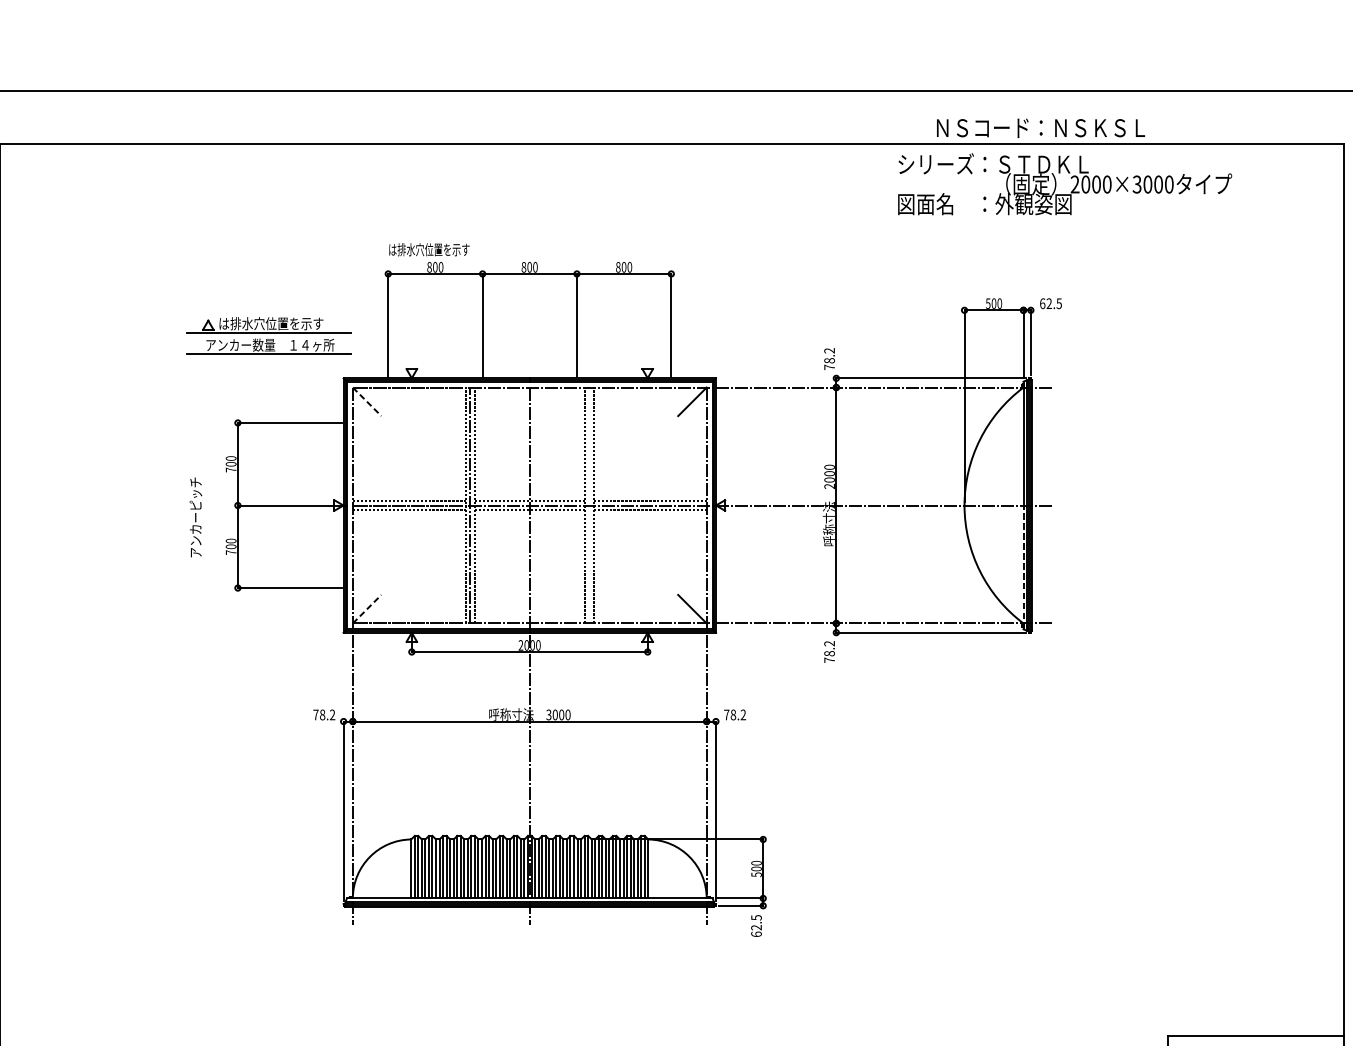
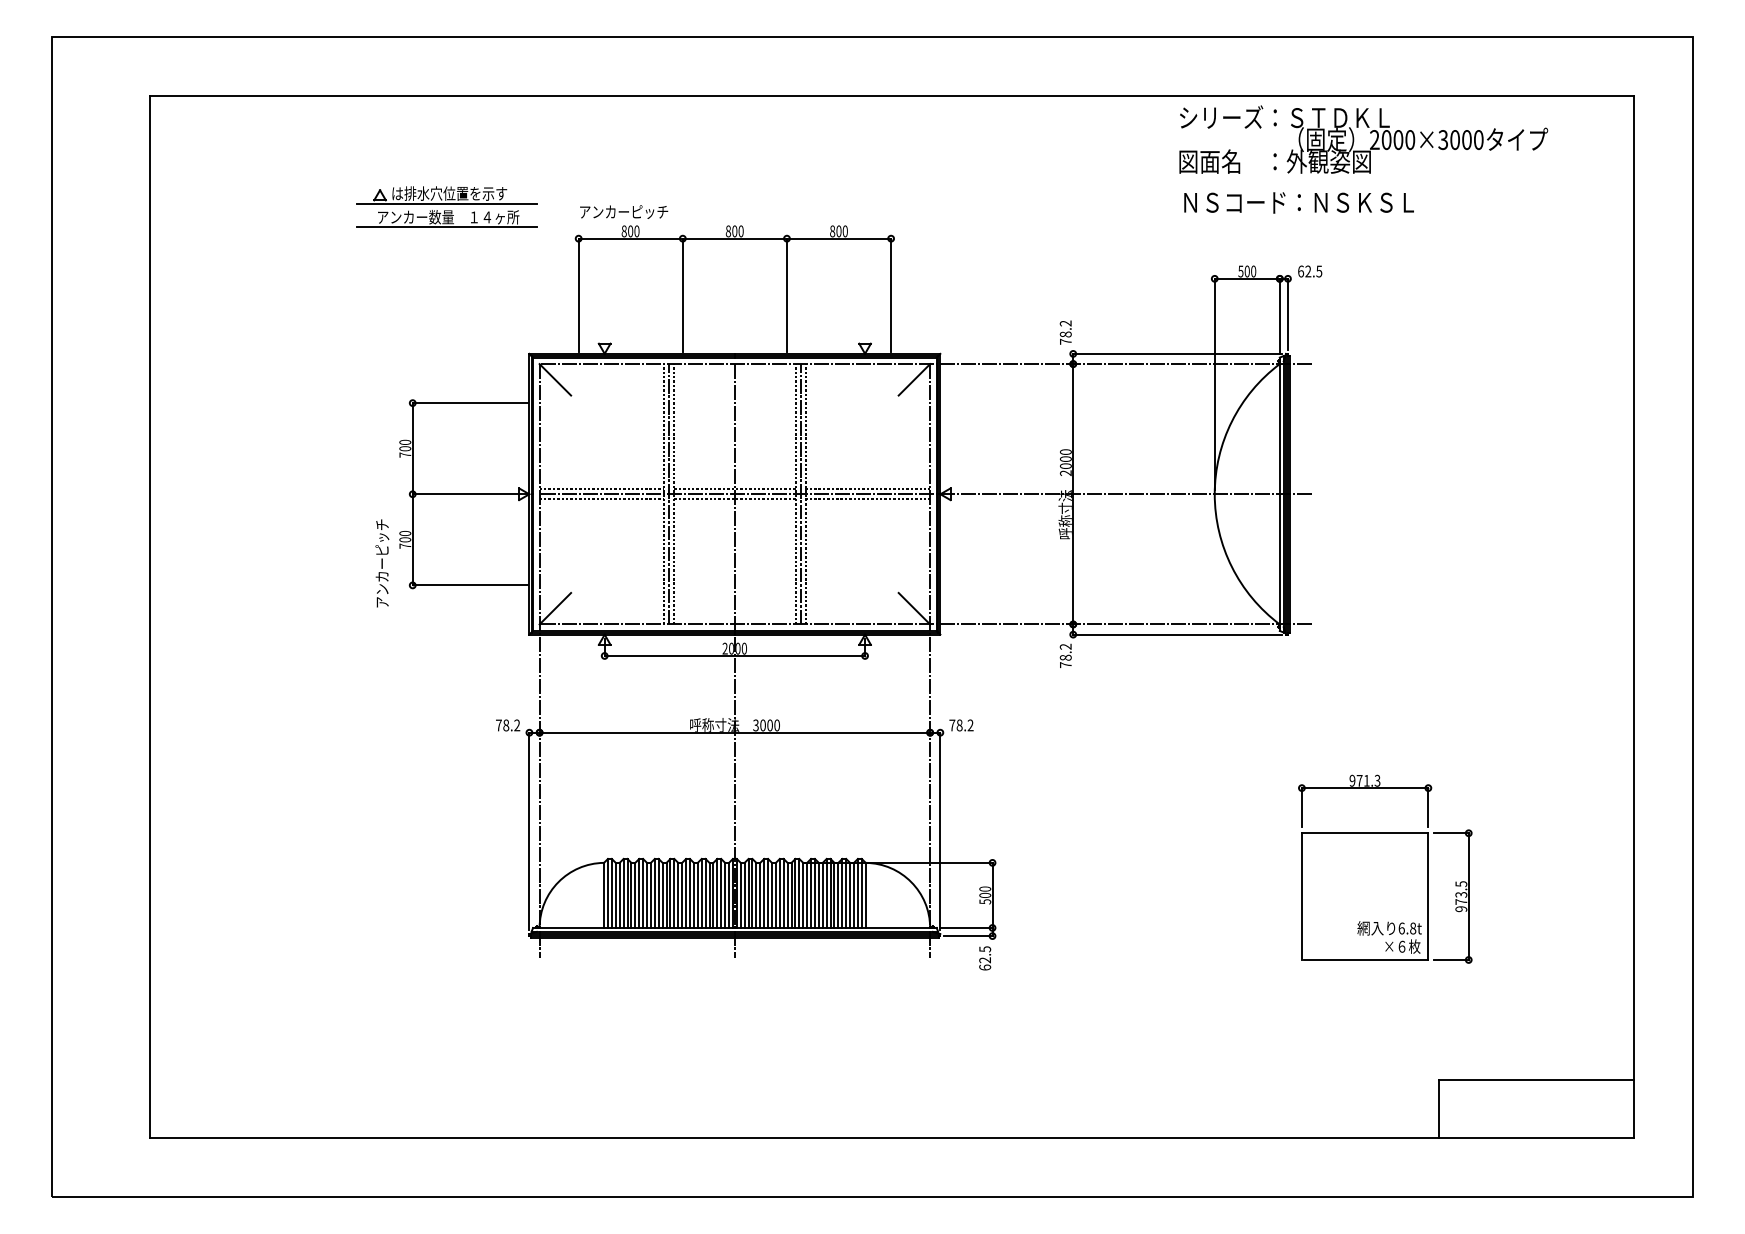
text: (1040, 127) -> (1298, 202), moved
text: (1064, 184) -> (1363, 139), moved
text: (428, 249) -> (623, 211), は排水穴位置を示す -> アンカーピッチ
part: (268, 335) -> (446, 206), moved
line: (367, 402) -> (555, 380), dashed -> solid
line: (589, 505) -> (800, 494), added
text: (196, 517) -> (382, 563), moved
line: (1023, 567) -> (1279, 562), dashed -> solid
line: (367, 609) -> (555, 608), dashed -> solid
part: (1119, 844) -> (1385, 868), added

